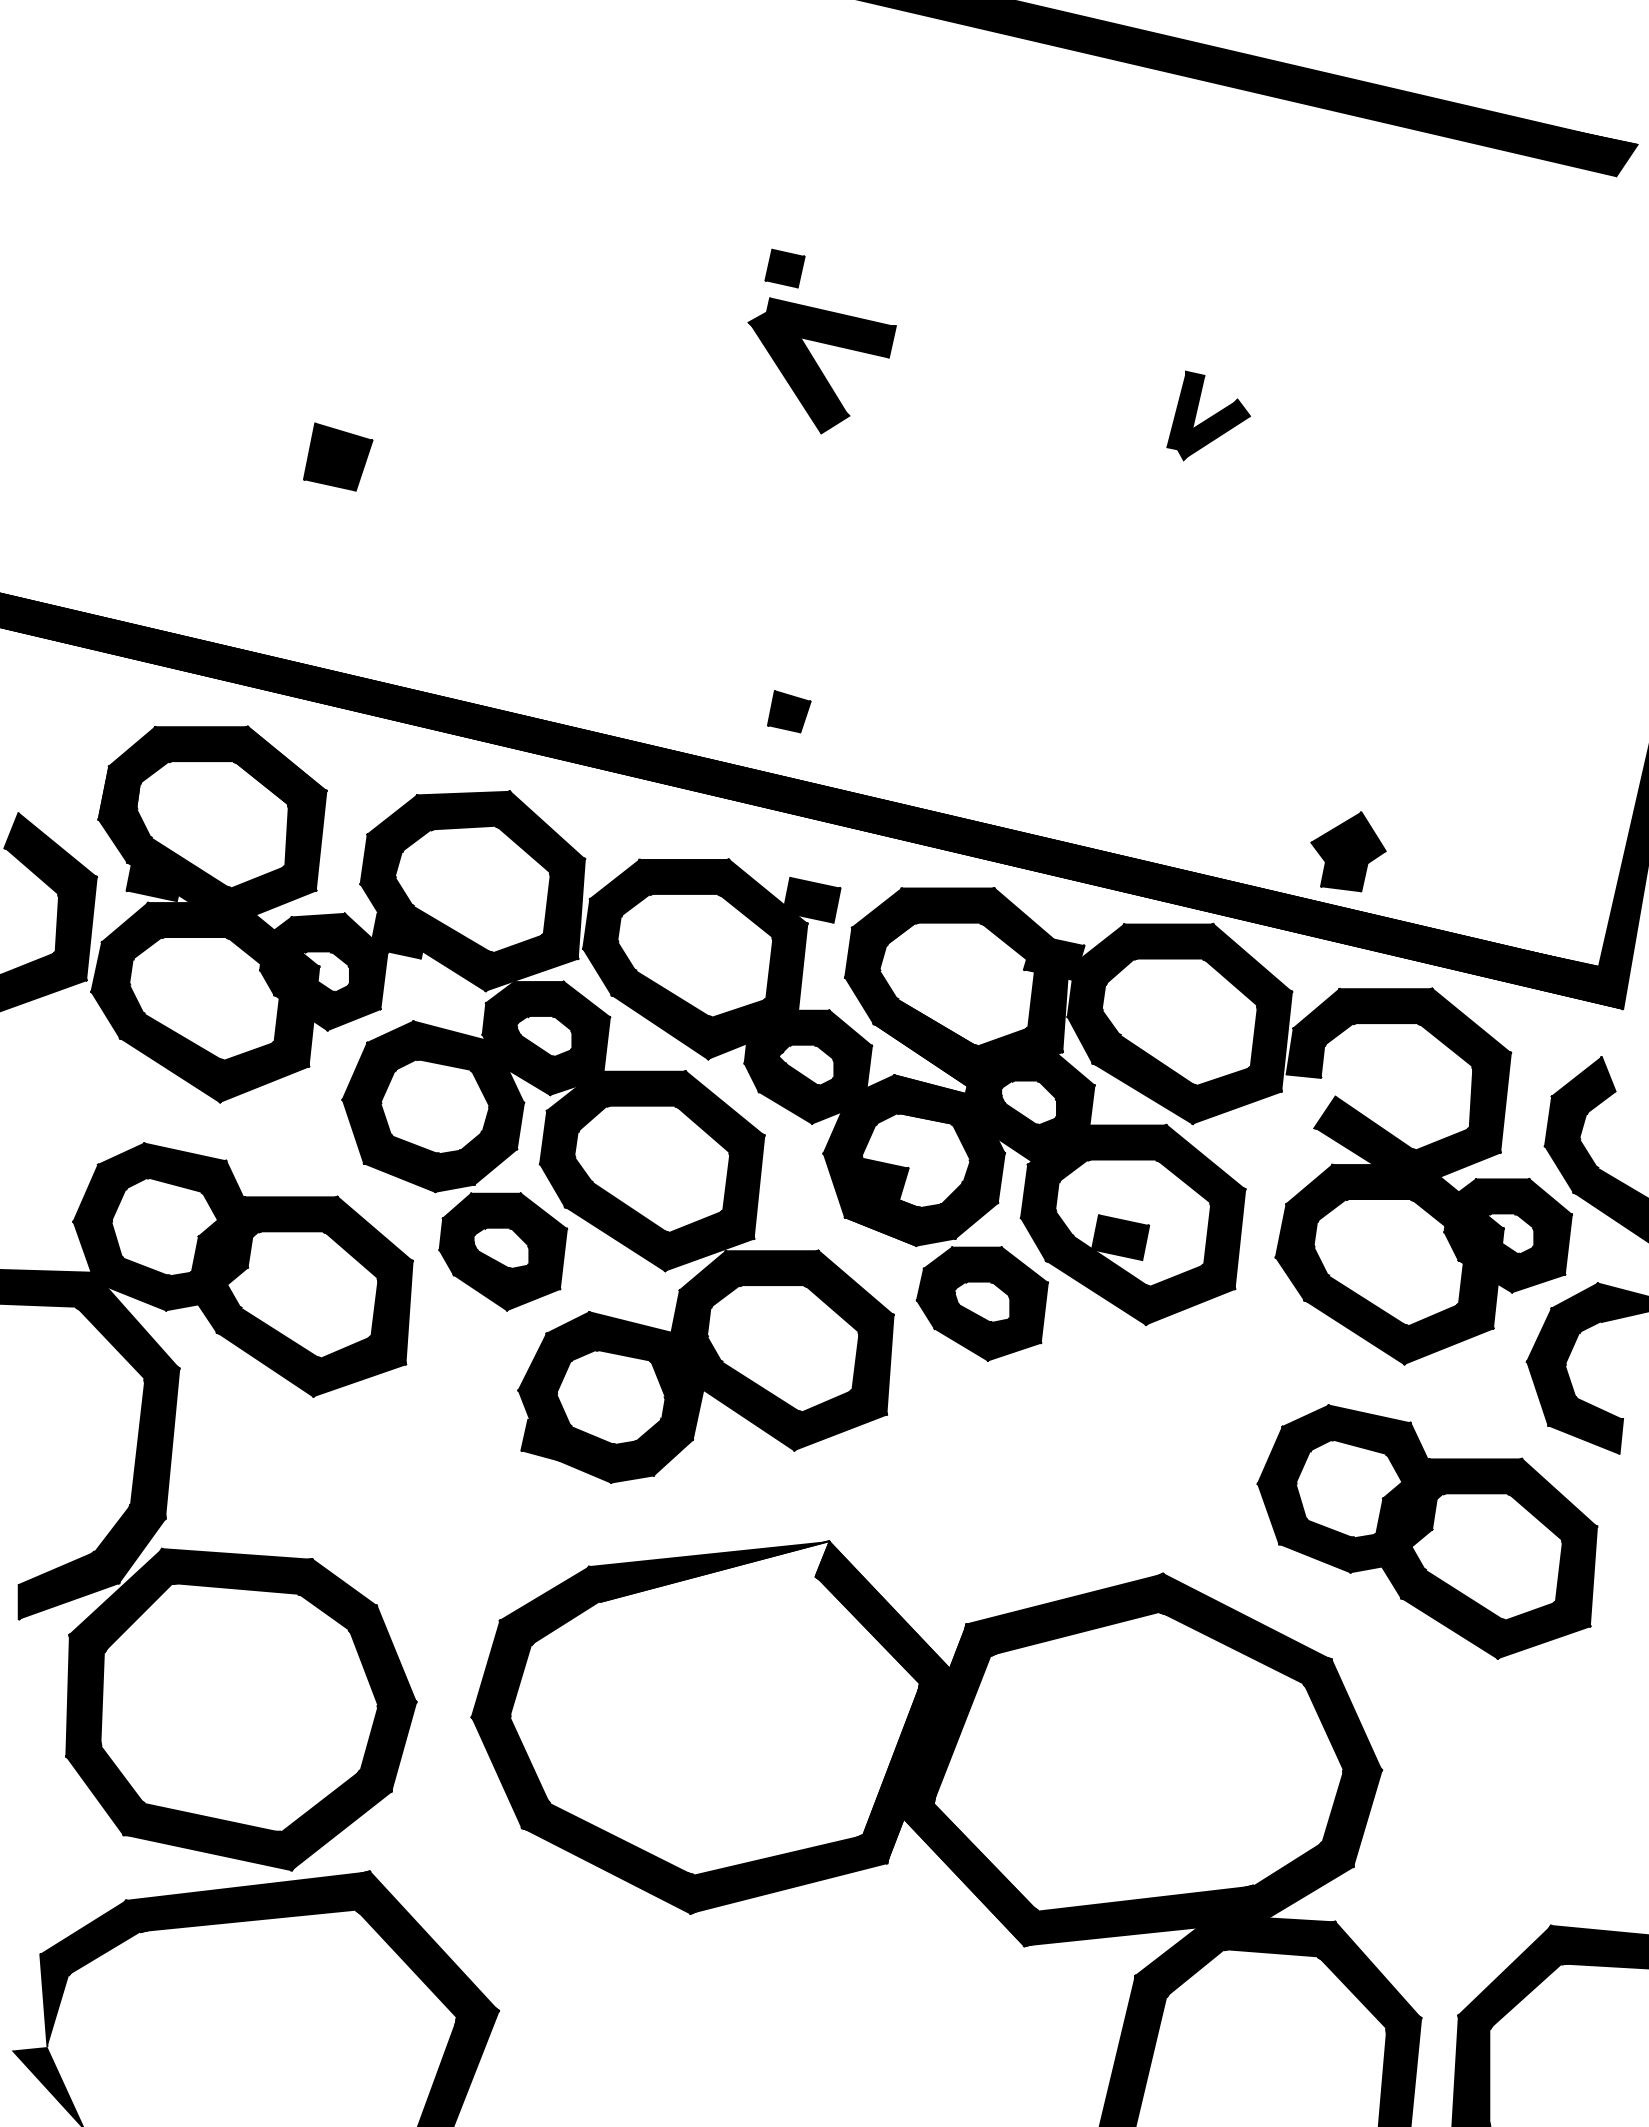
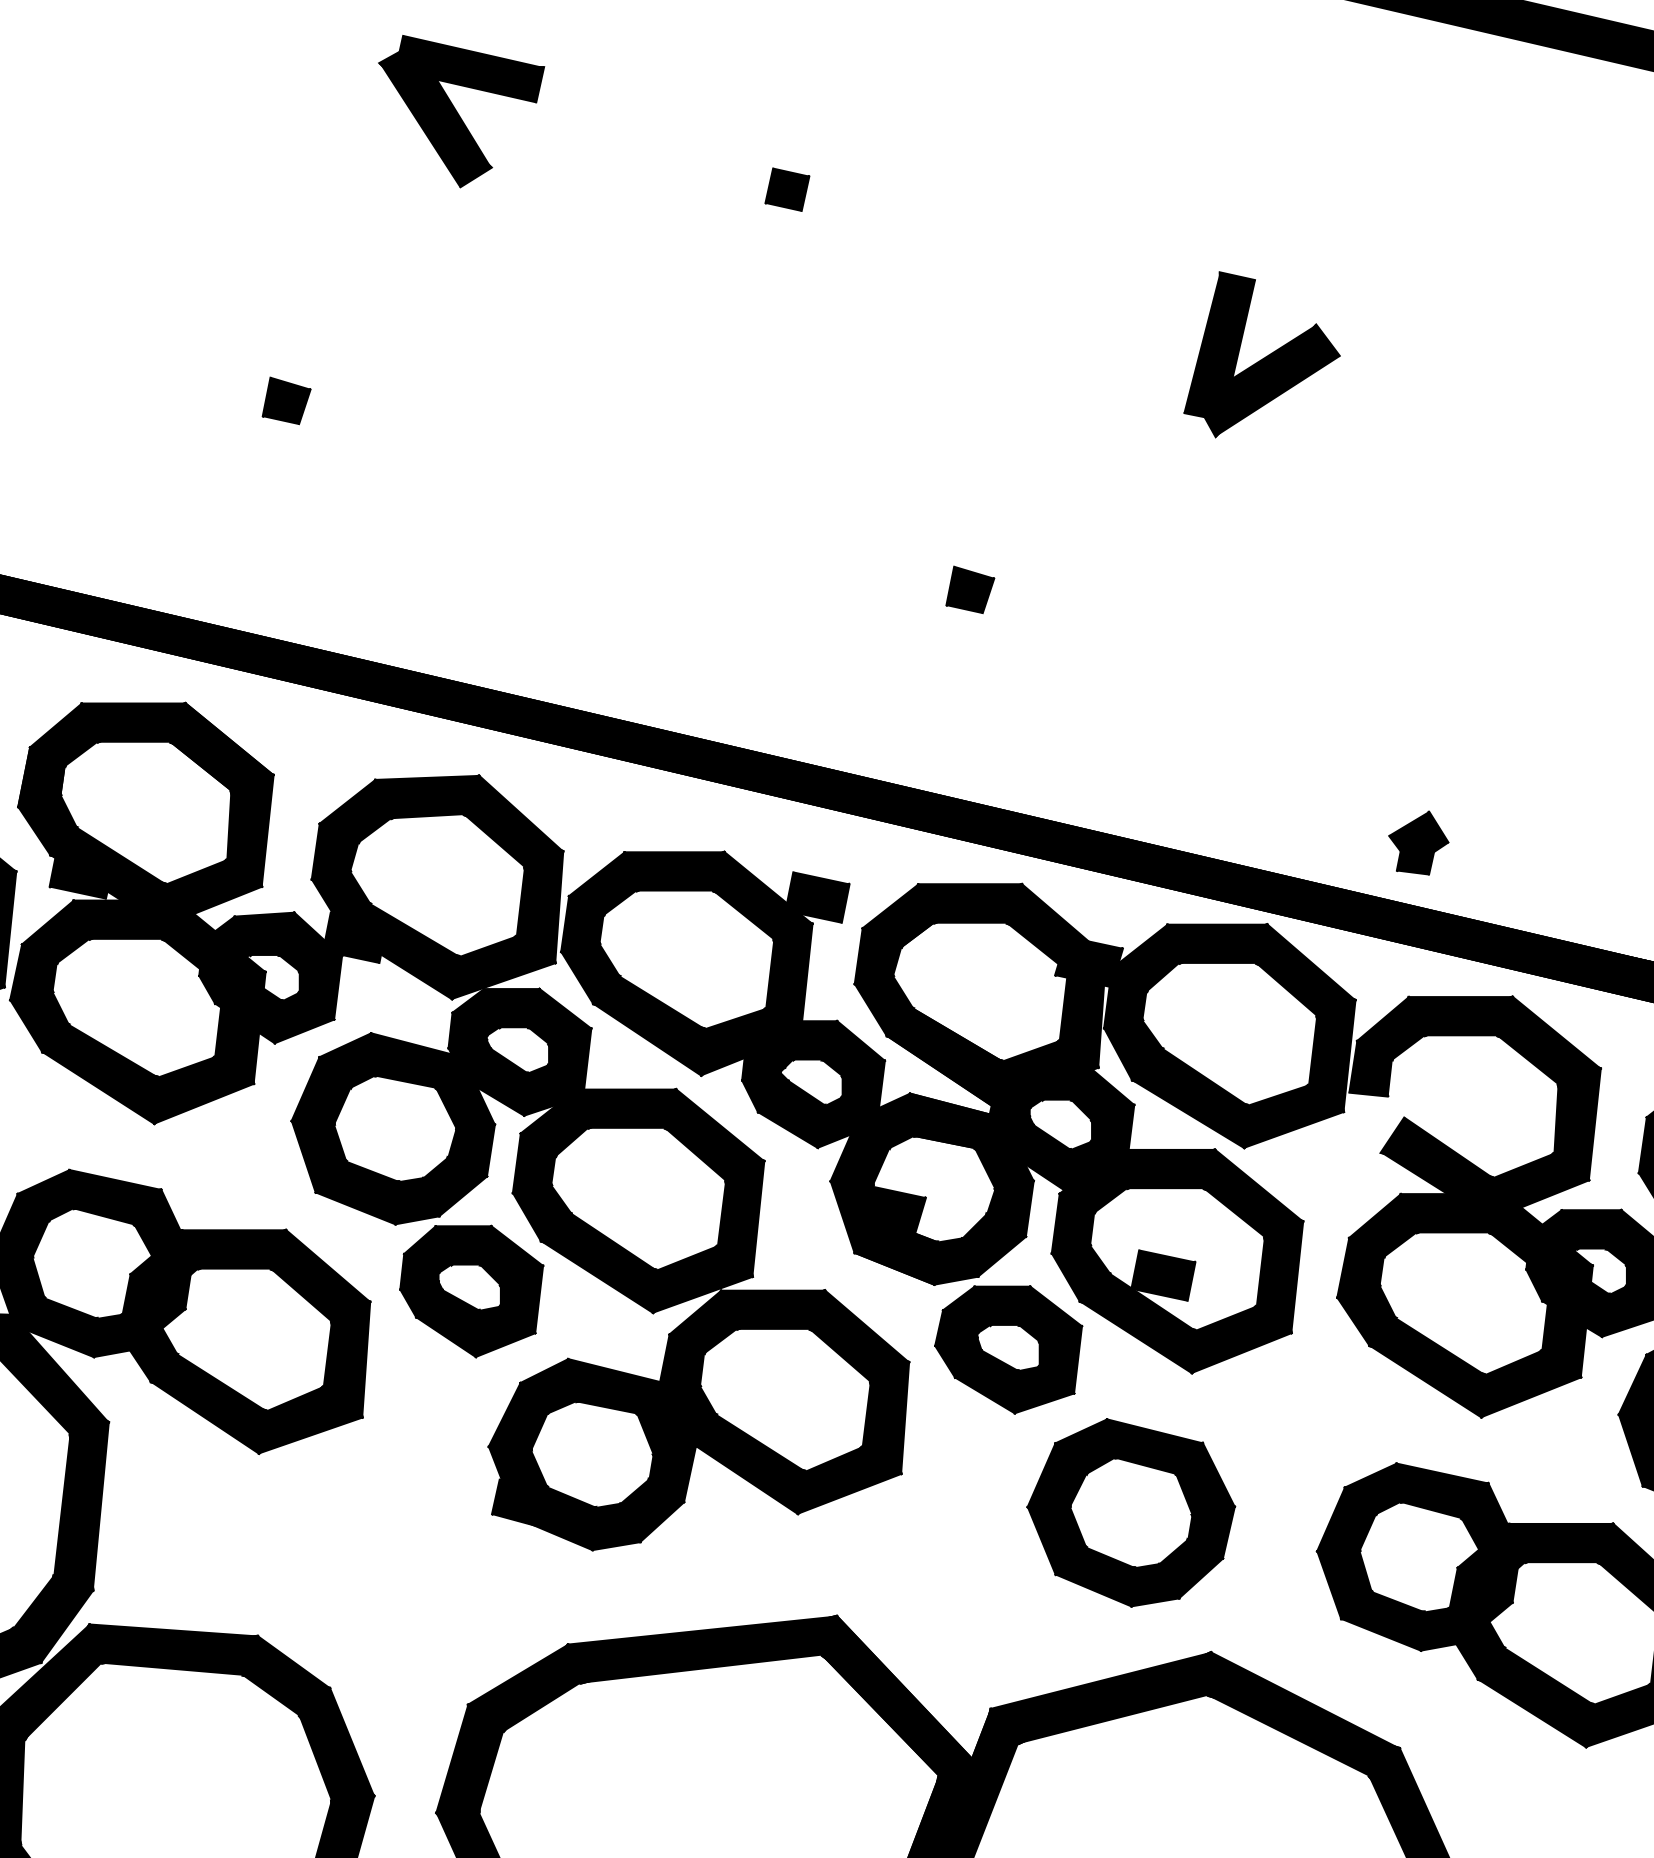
part: (821, 365) -> (460, 111), moved
part: (1208, 415) -> (1261, 354), size x1.67
part: (337, 456) -> (285, 400), size x0.62
part: (789, 711) -> (970, 589), moved
part: (1348, 851) -> (1418, 842), size x0.71
part: (1091, 1449) -> (1130, 1512), added
fill: (714, 1570) -> (708, 1648), added

